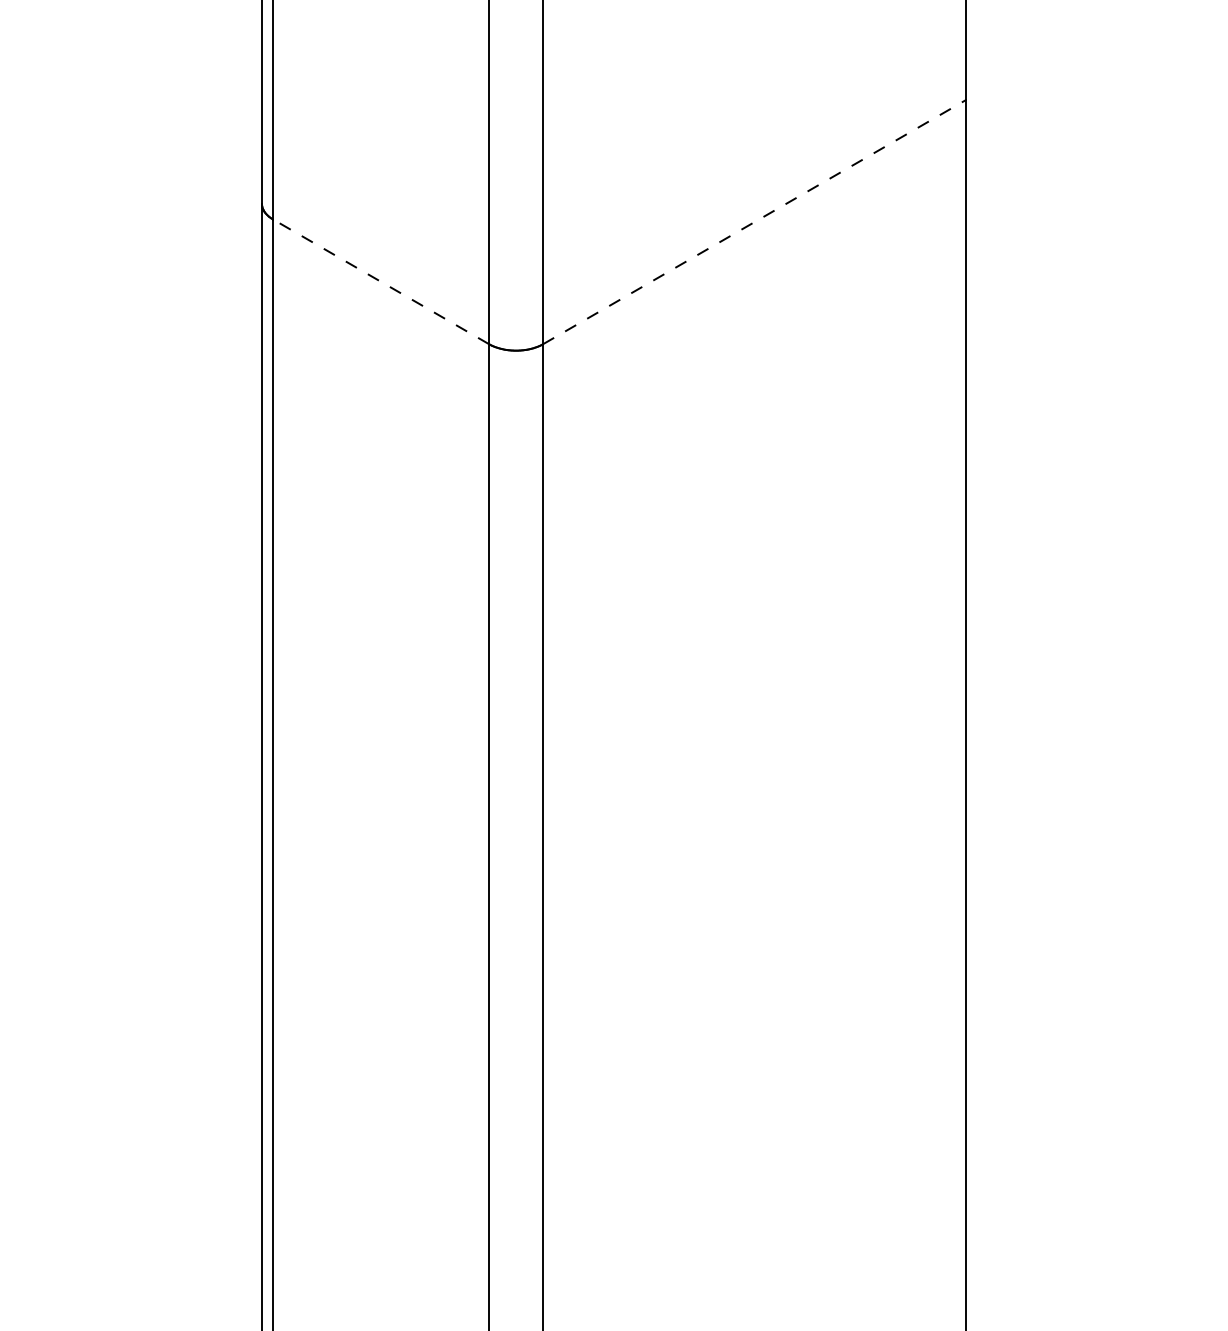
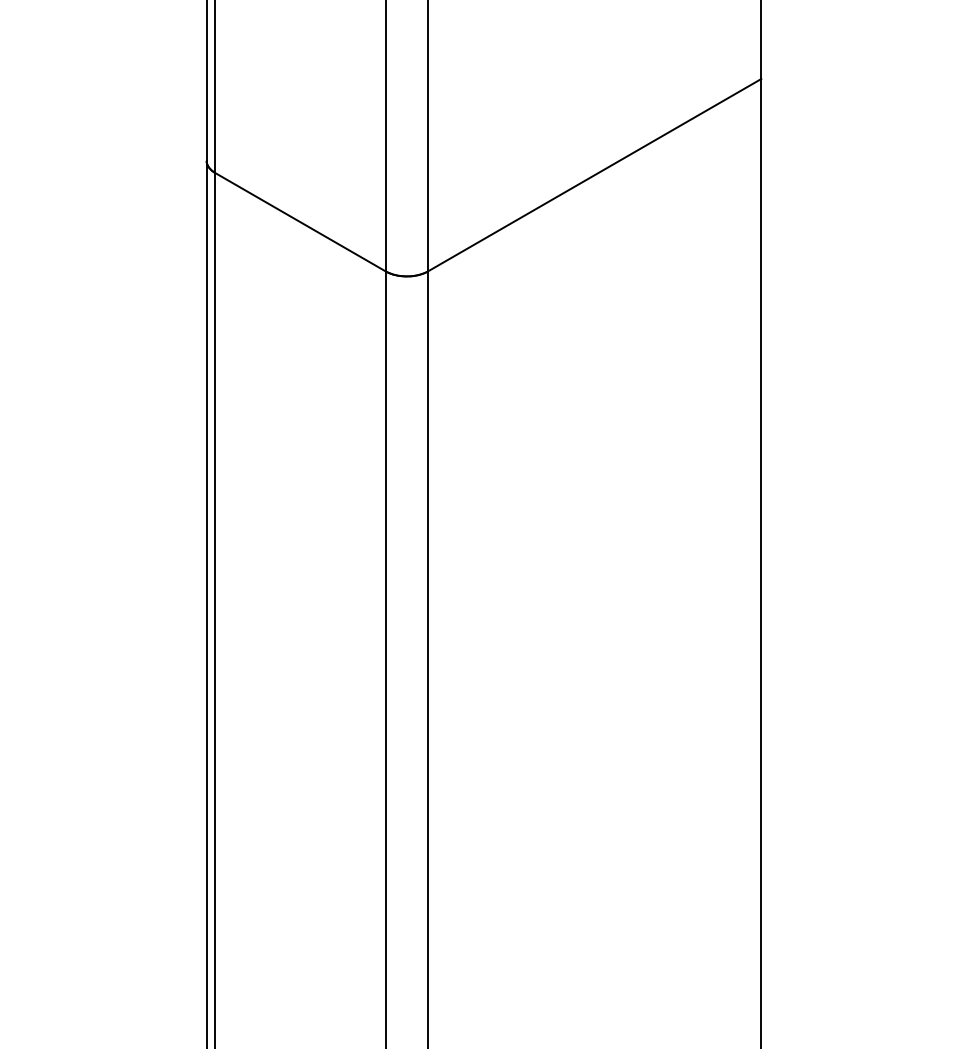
line: (754, 221) -> (594, 174), dashed -> solid
line: (381, 281) -> (300, 221), dashed -> solid

